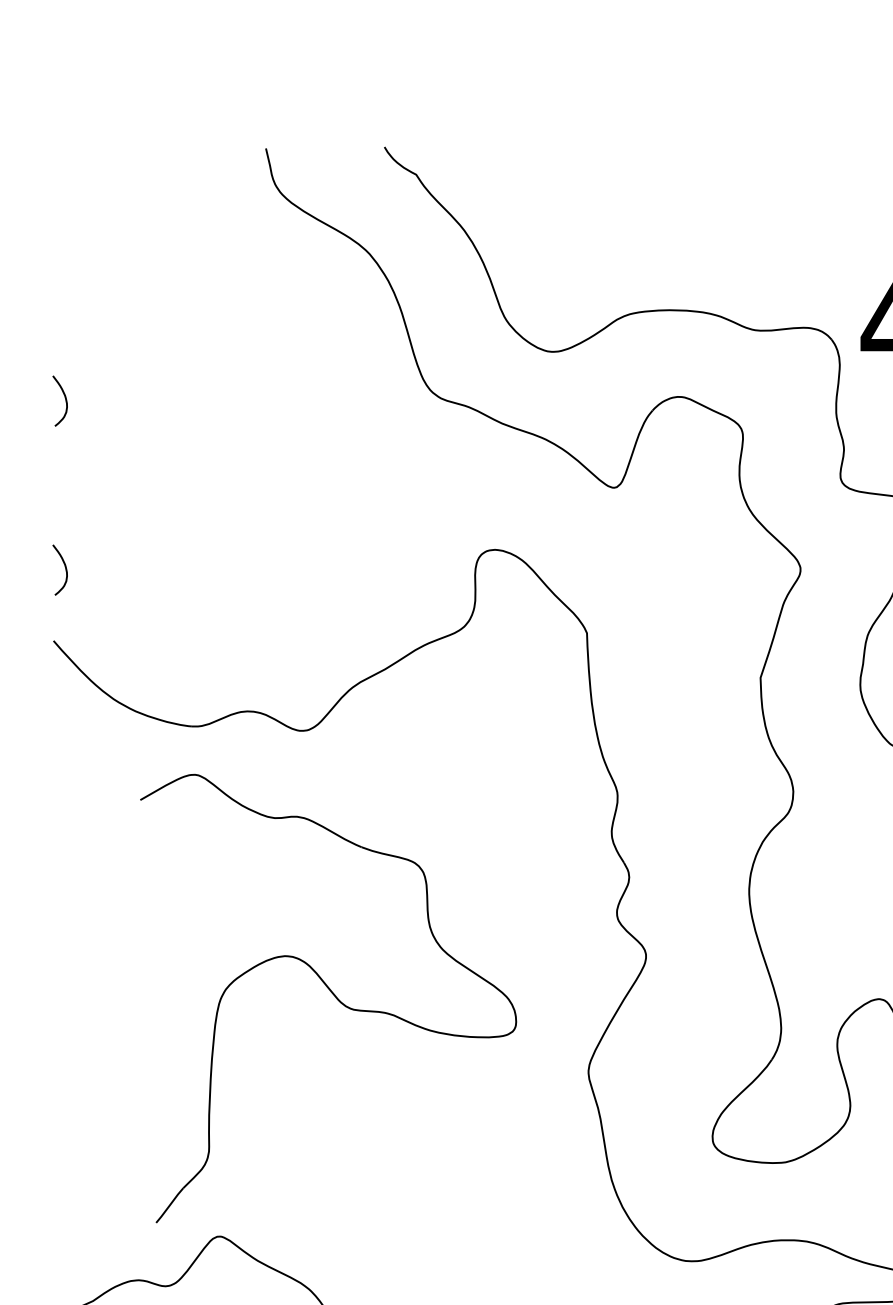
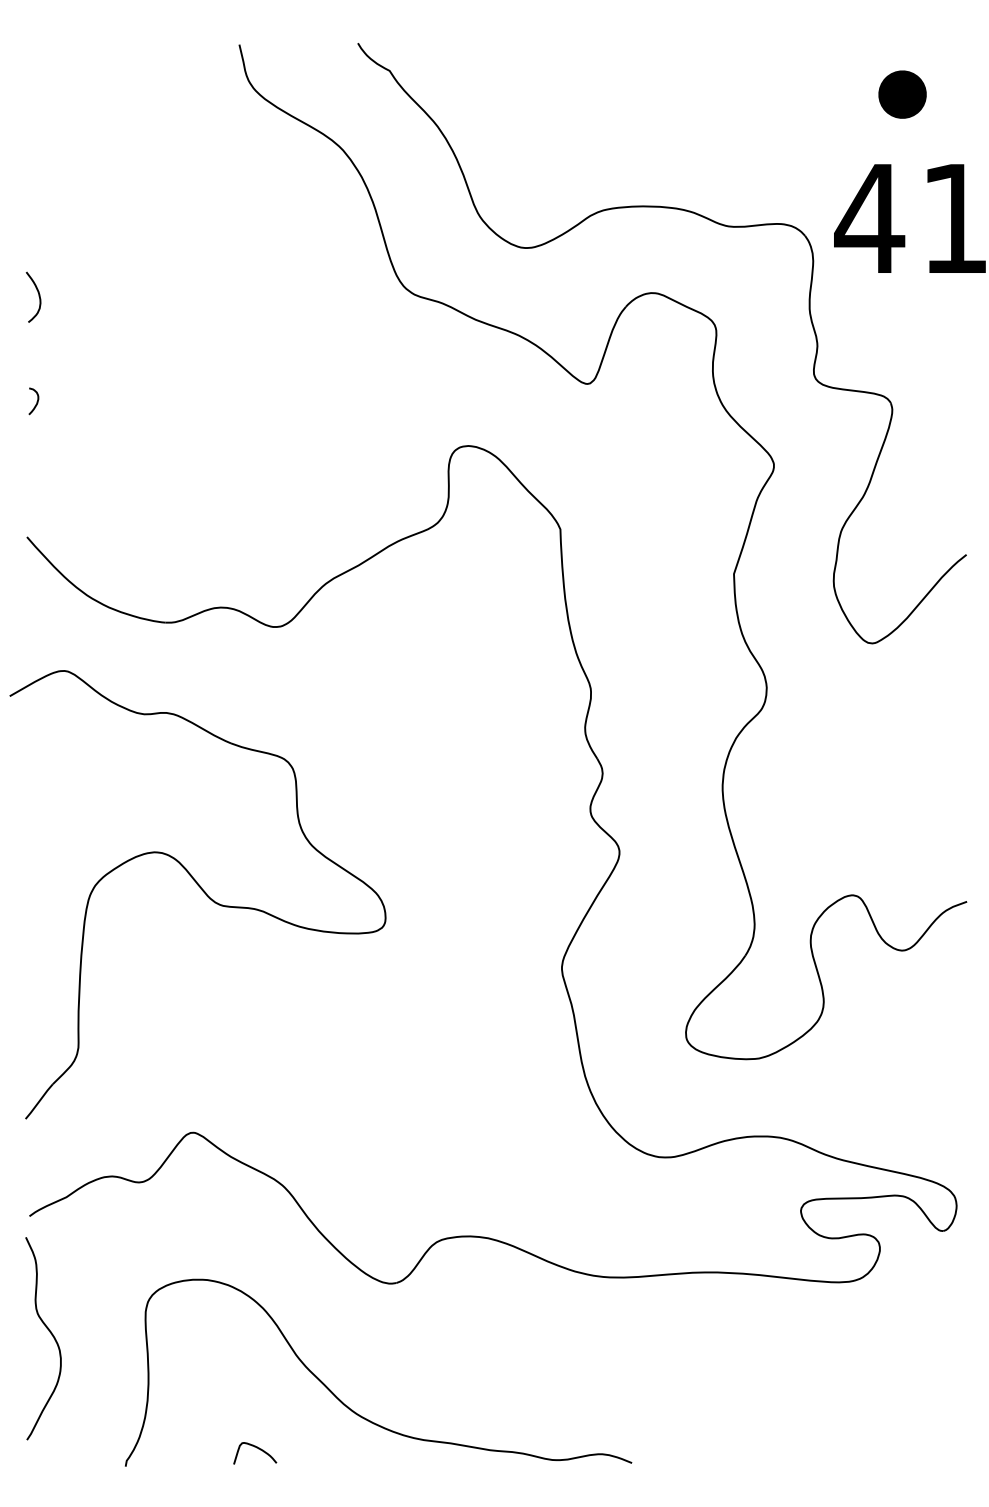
curve: (63, 505) -> (36, 401), added
curve: (65, 569) -> (38, 465), removed
part: (328, 998) -> (197, 894), moved

